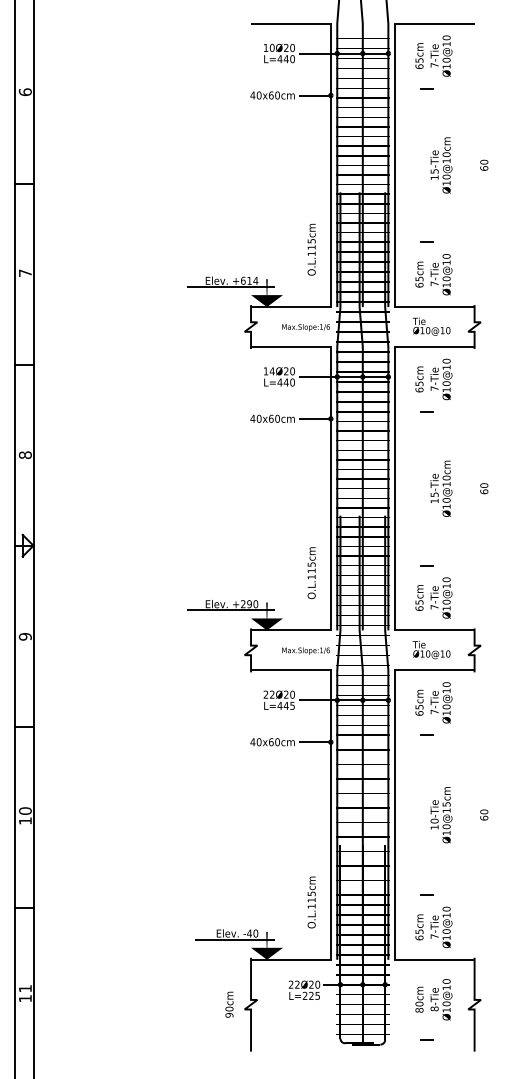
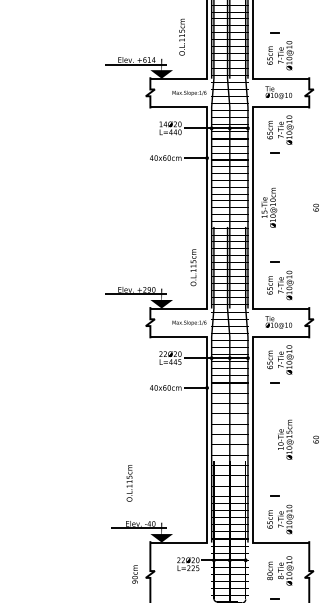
text: (311, 249) -> (181, 37), moved
text: (441, 488) -> (269, 207), moved
text: (311, 902) -> (129, 483), moved

